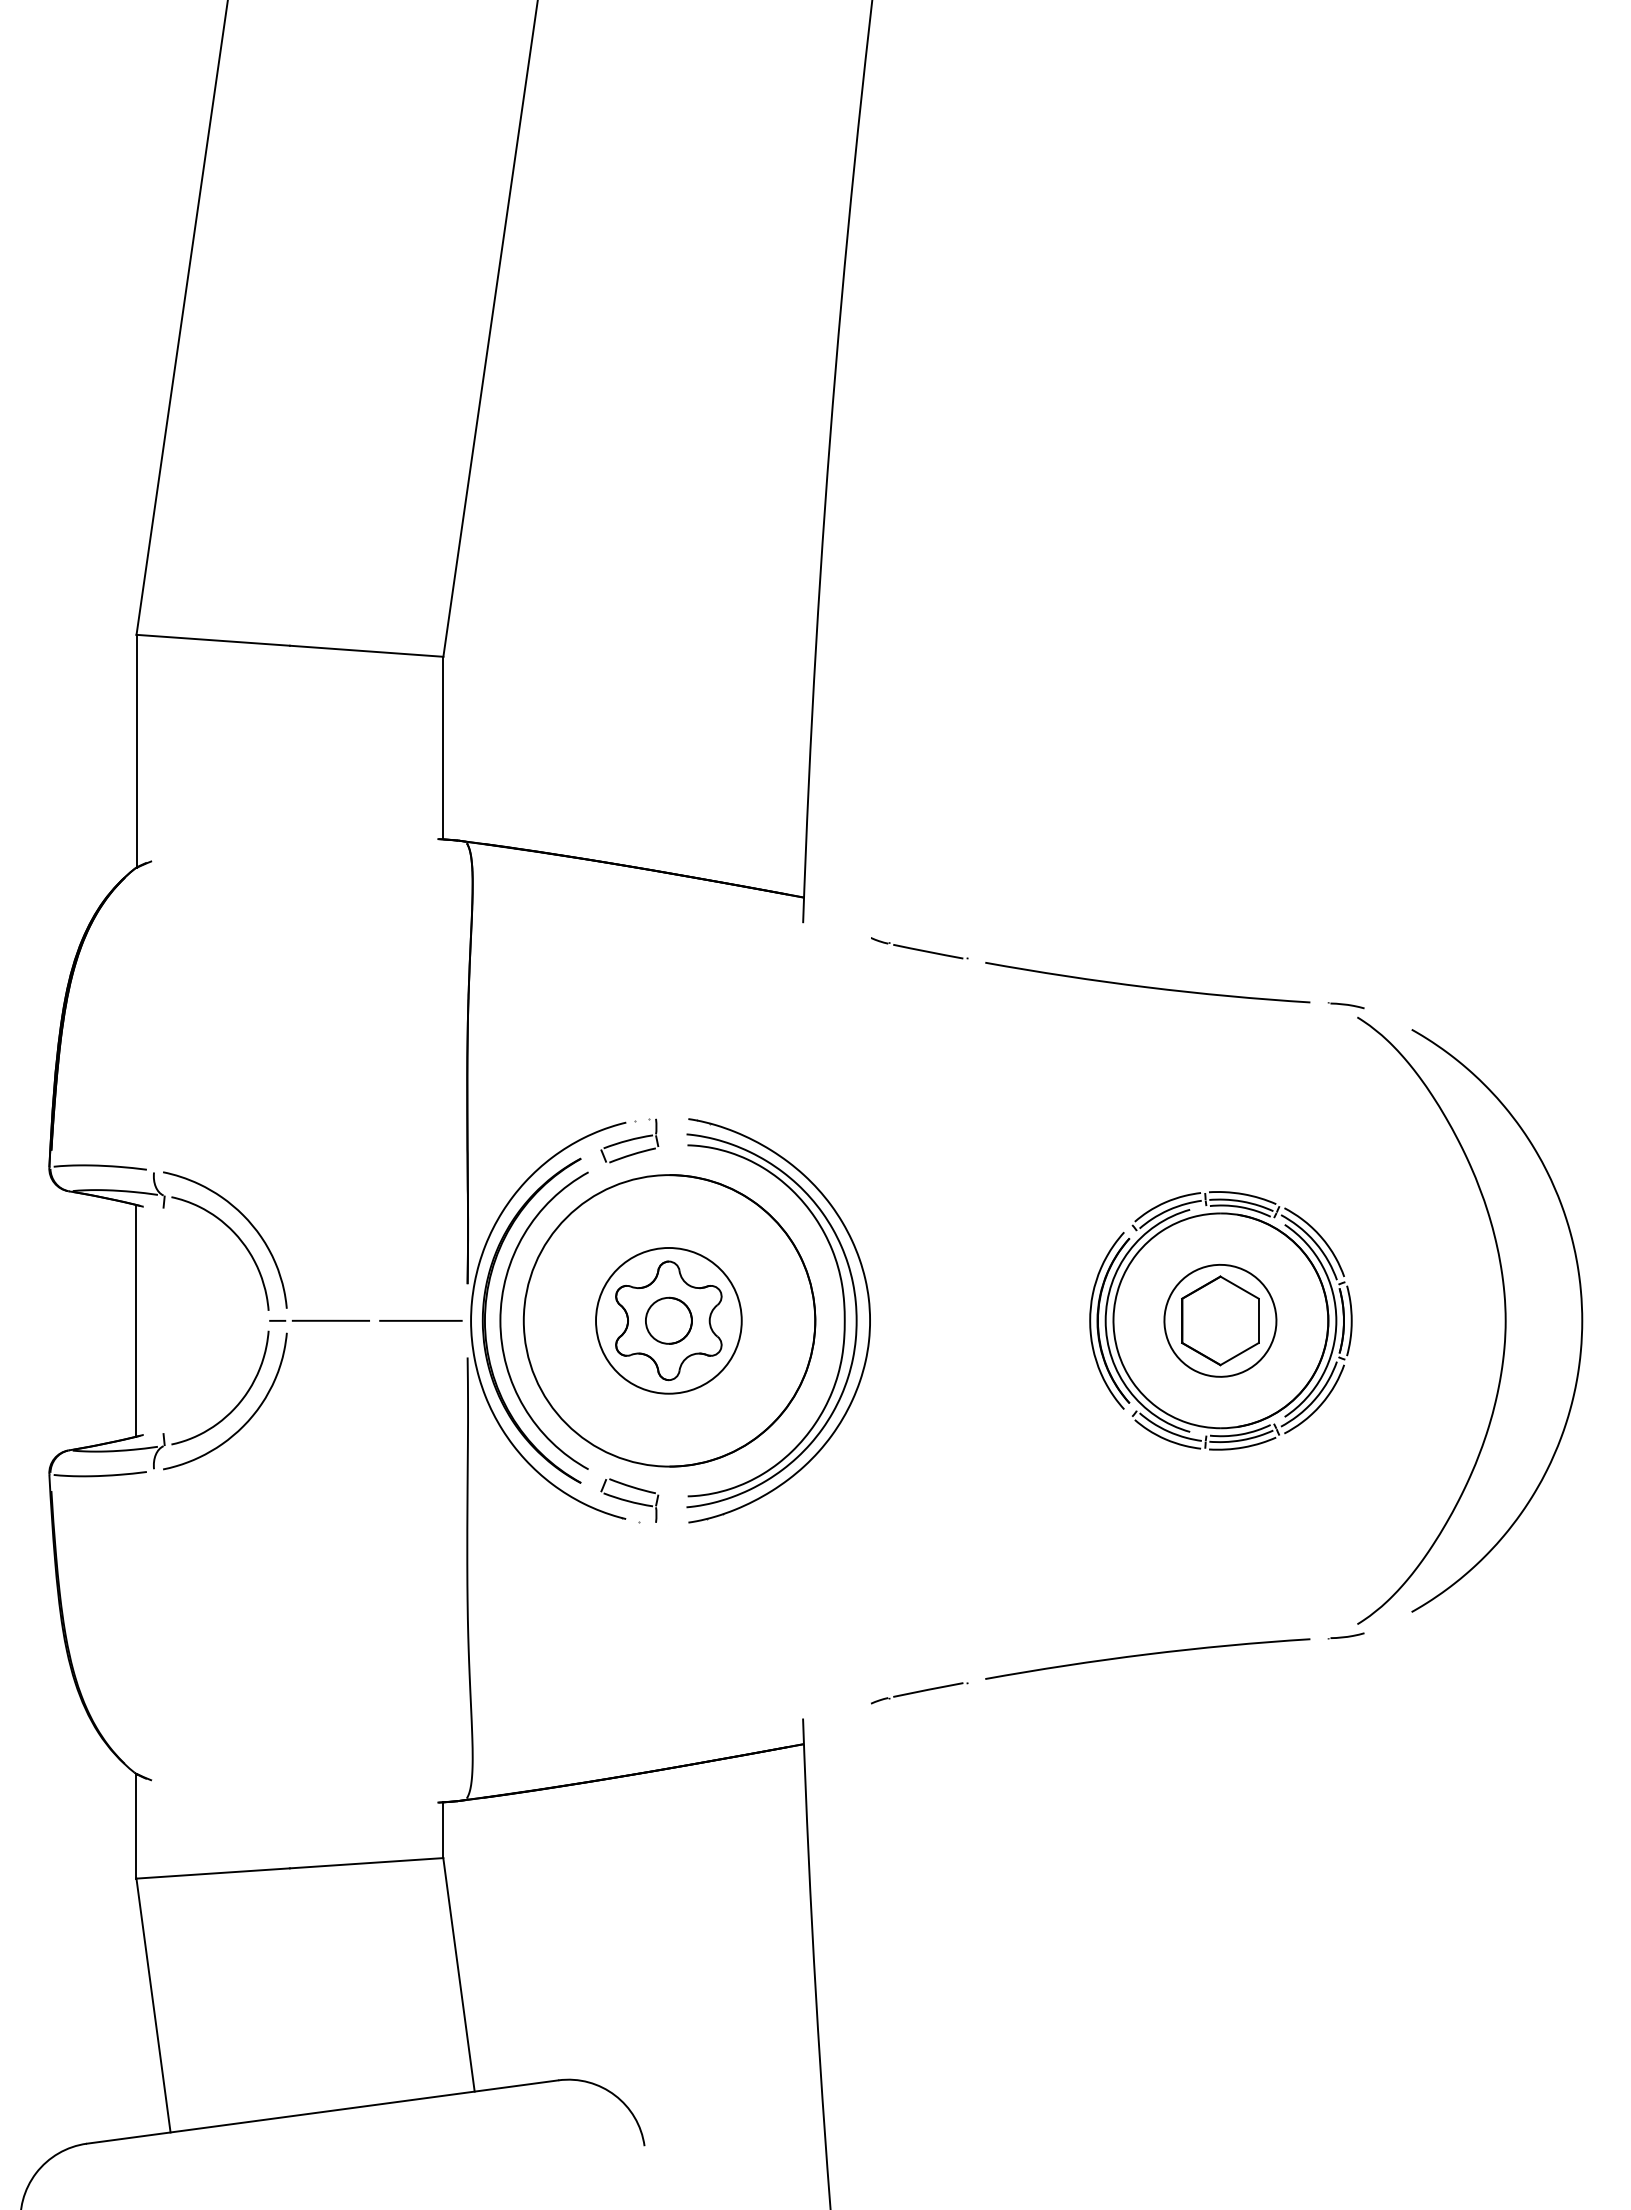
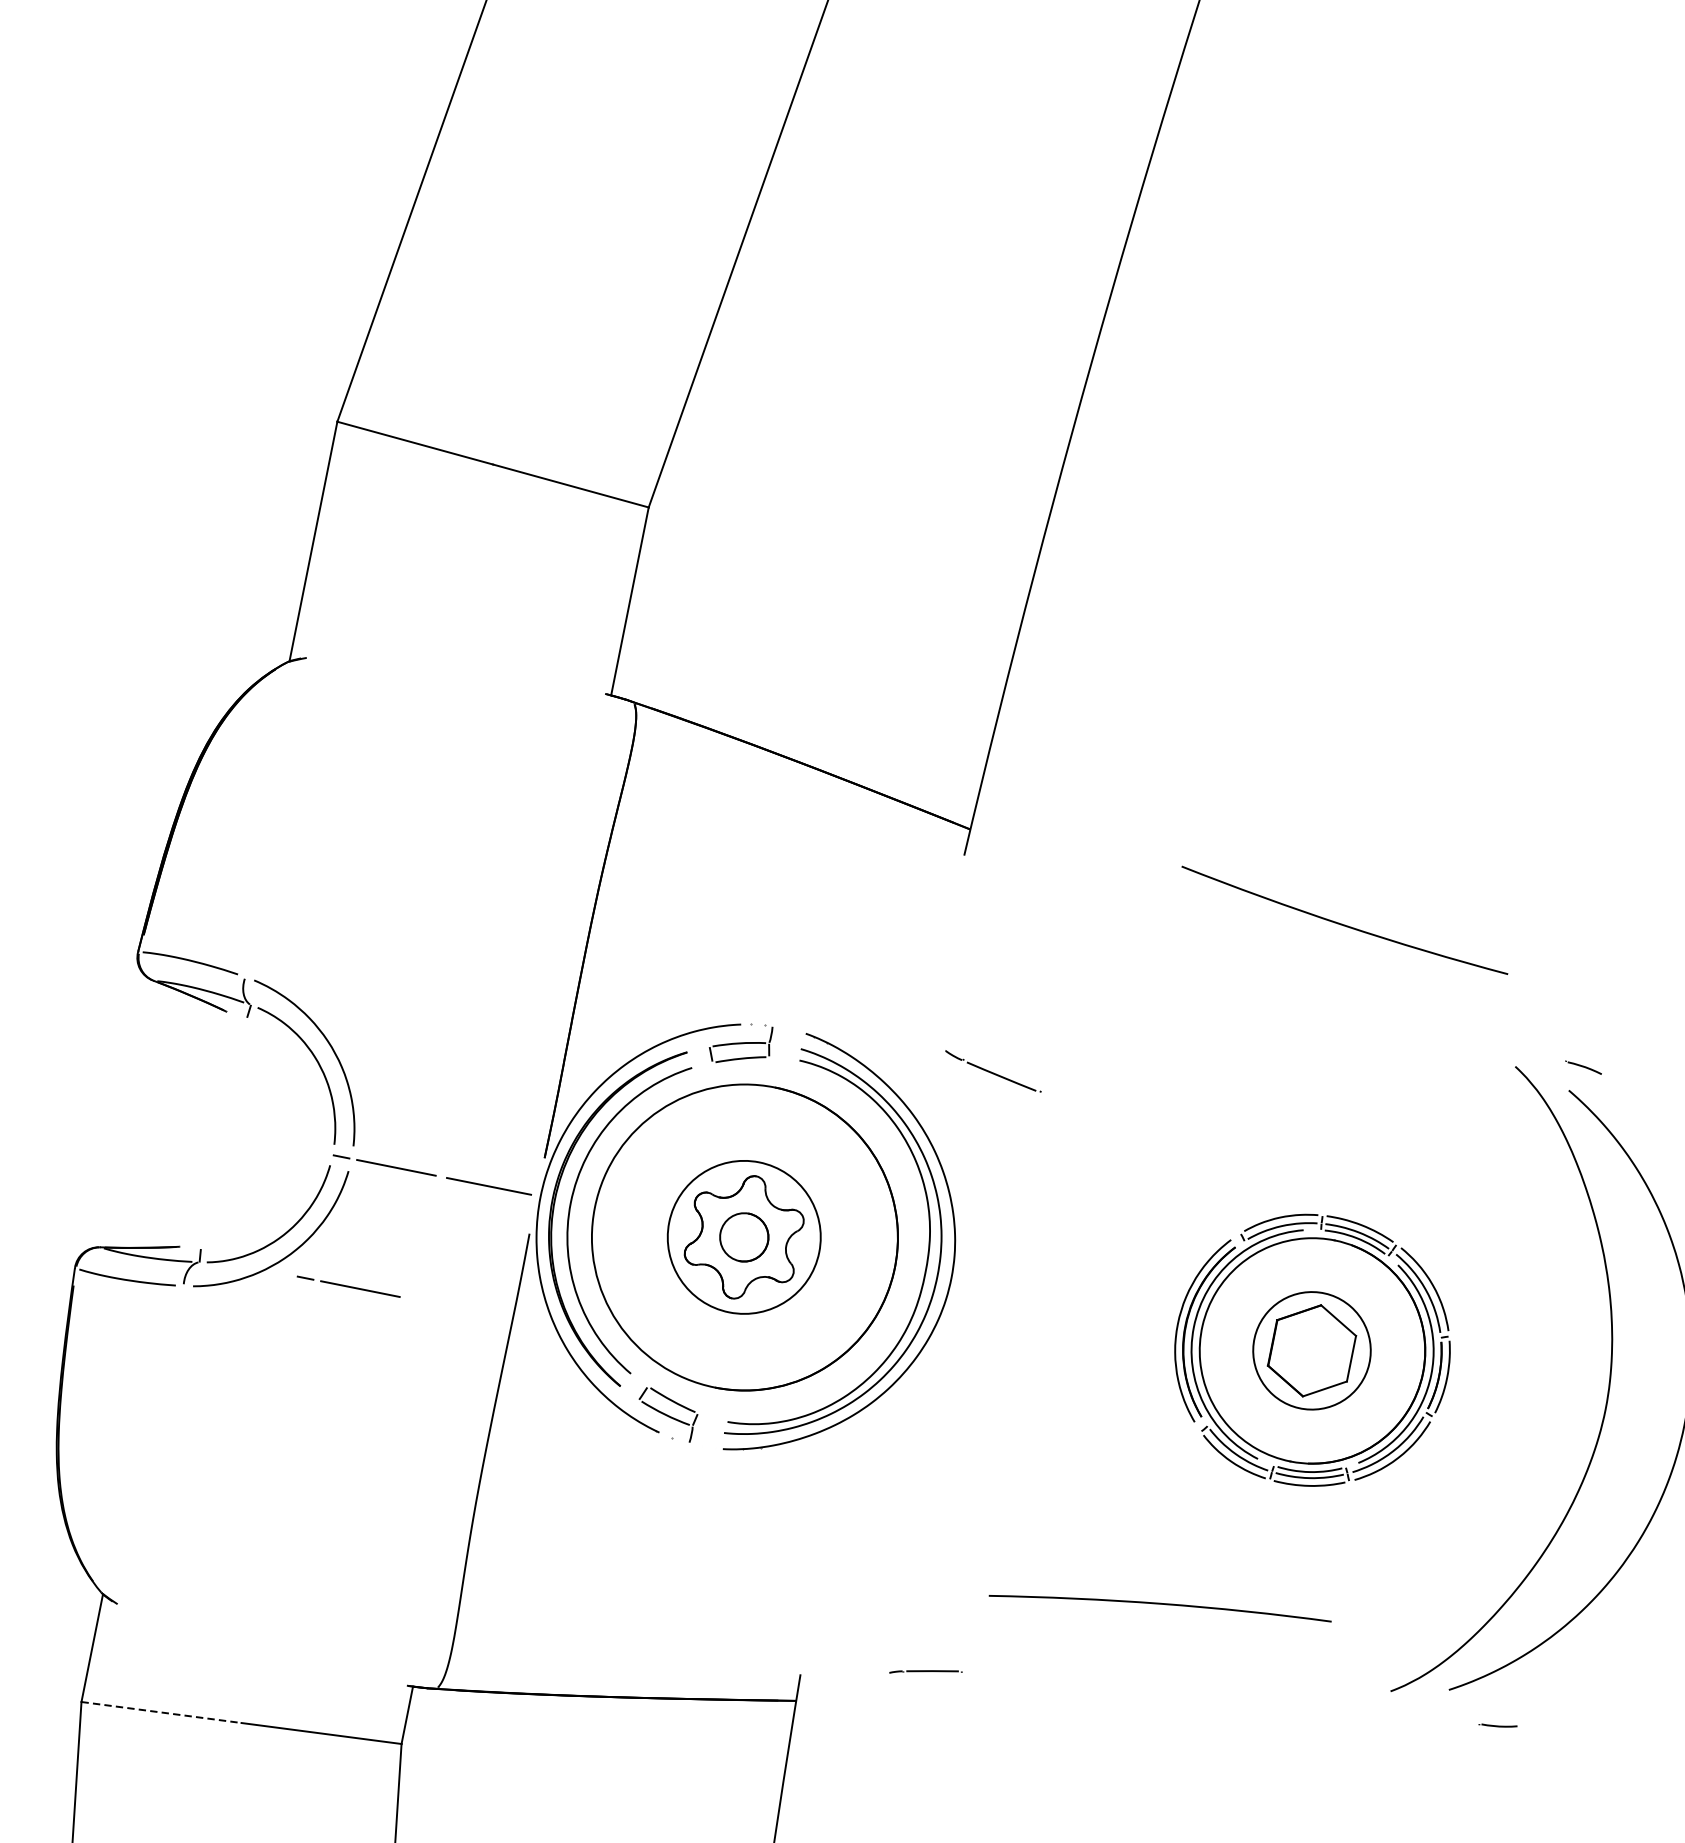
part: (919, 948) -> (993, 1071), moved
curve: (1147, 986) -> (1343, 924), moved
part: (1345, 1005) -> (1582, 1067), moved
line: (136, 1320) -> (196, 1127), removed
line: (308, 1440) -> (348, 1286), added
part: (1345, 1635) -> (1497, 1724), moved
curve: (1147, 1655) -> (1160, 1604), moved
part: (919, 1693) -> (925, 1672), size x0.7
line: (213, 1873) -> (161, 1712), solid -> dashed

